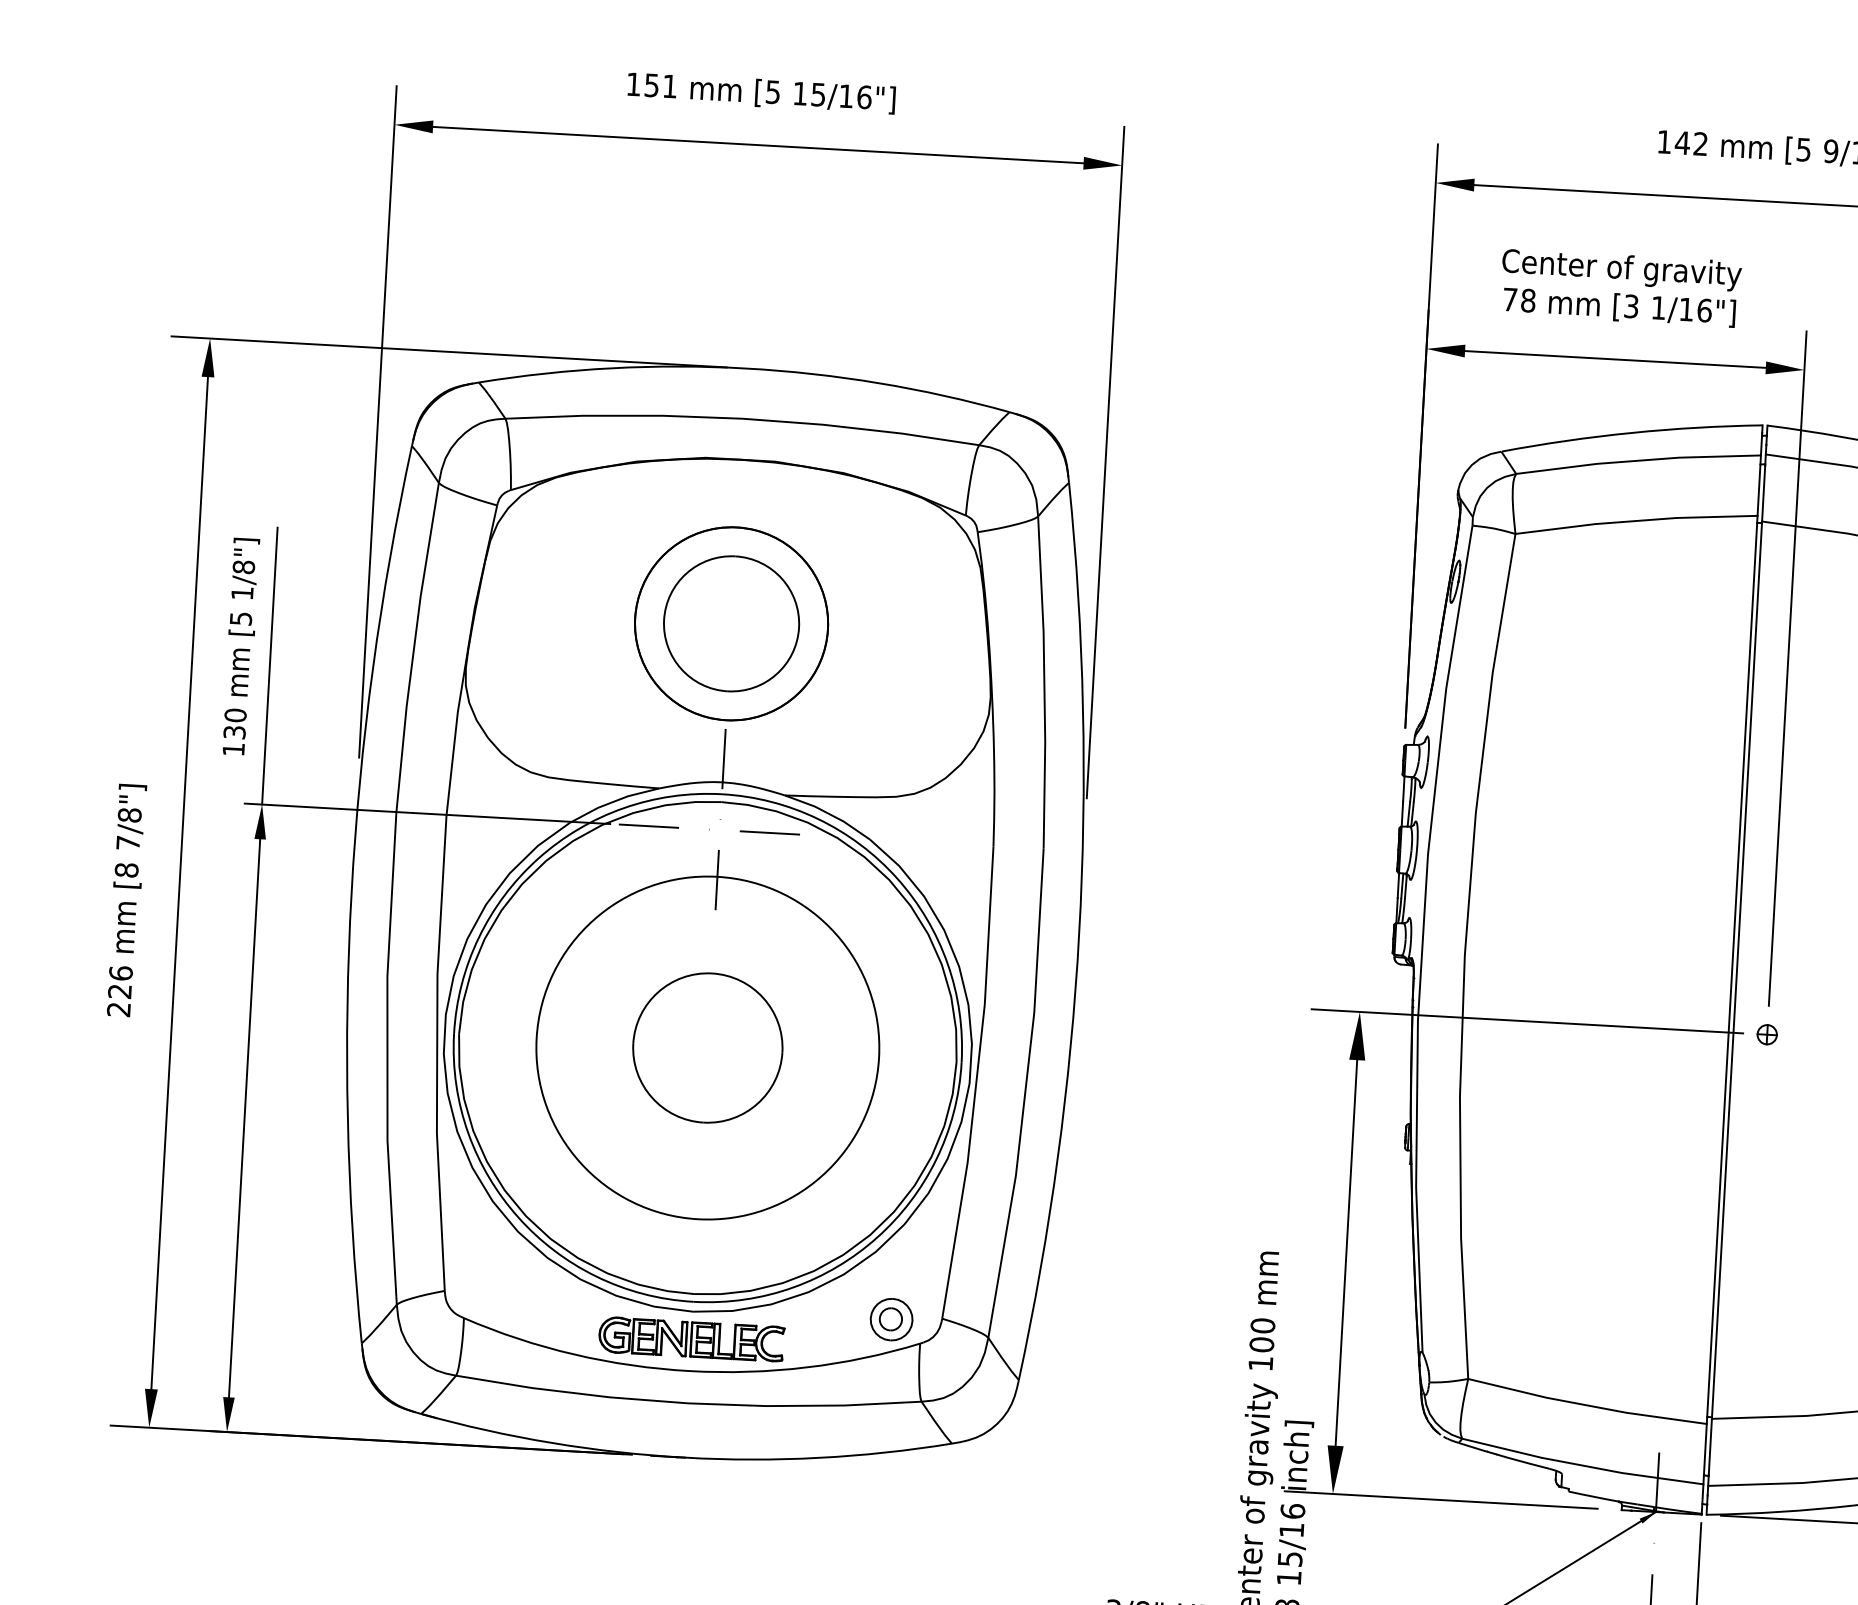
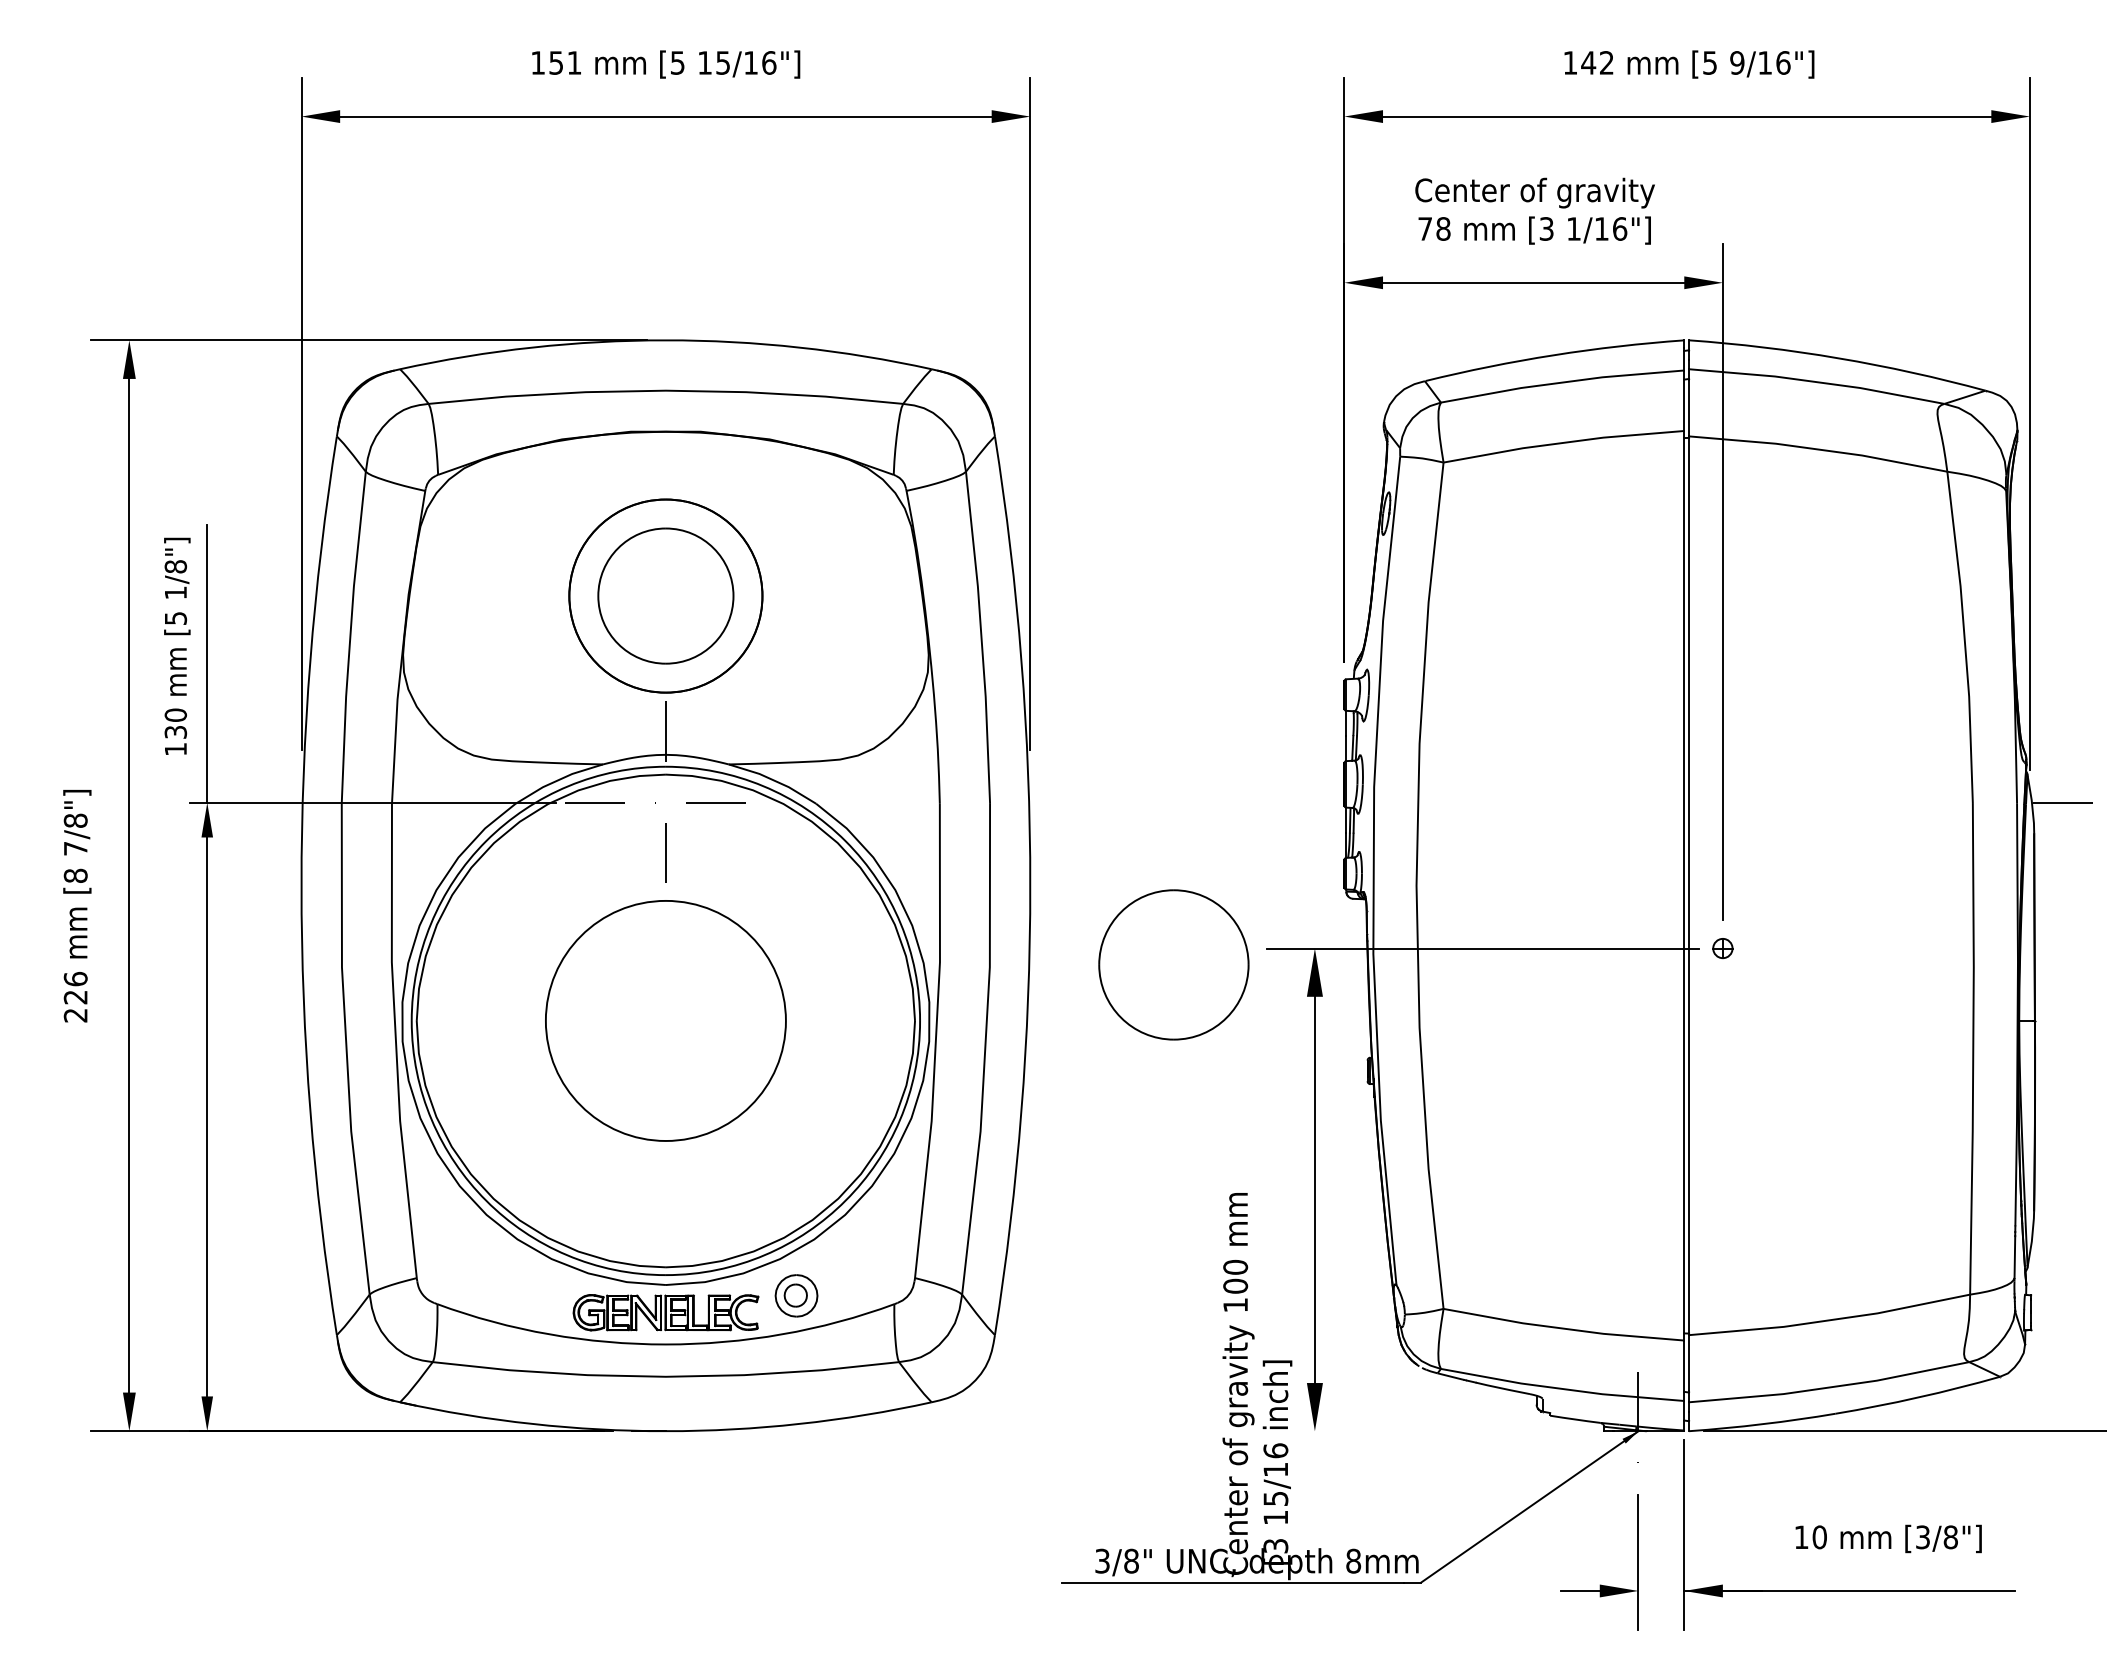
circle: (707, 1047) -> (665, 1020), size x0.7
part: (707, 1047) -> (1173, 964), moved
part: (891, 1319) -> (796, 1295), moved
line: (1441, 1500) -> (1423, 1431), removed

